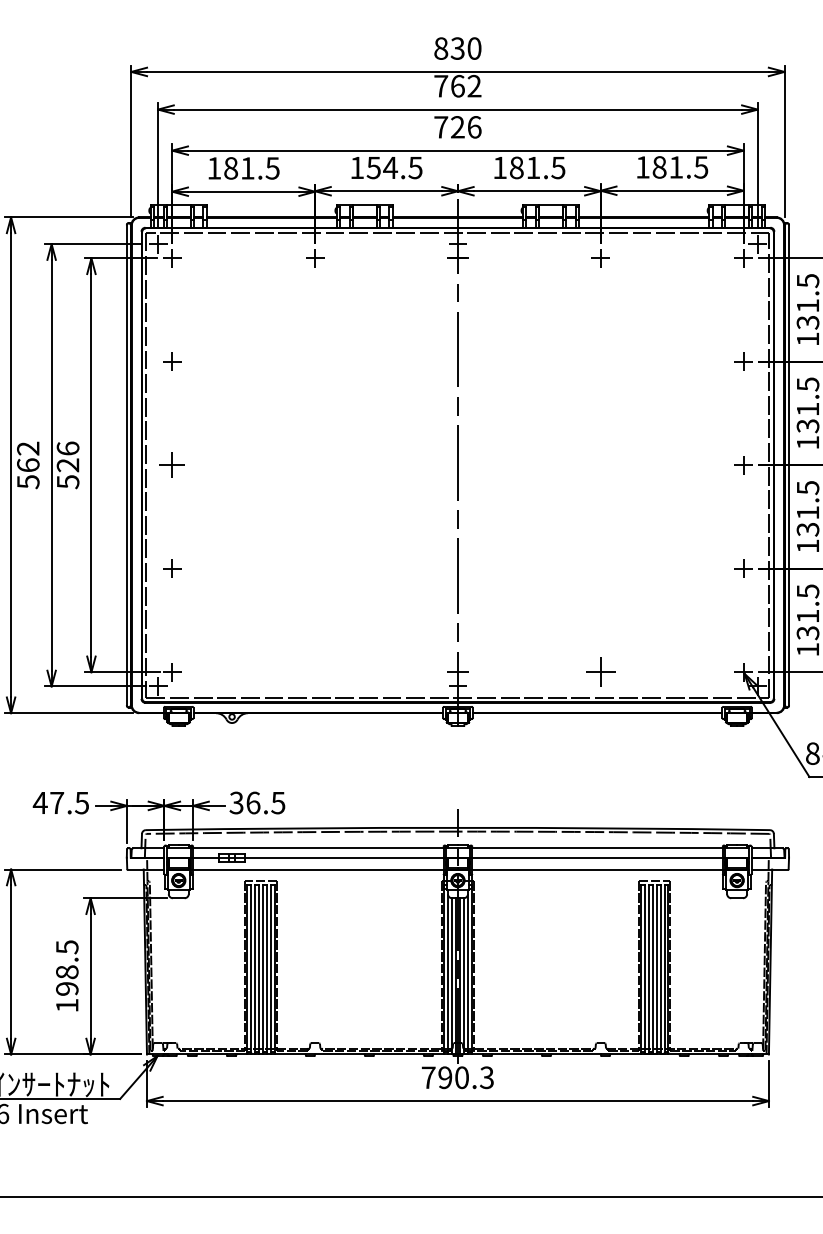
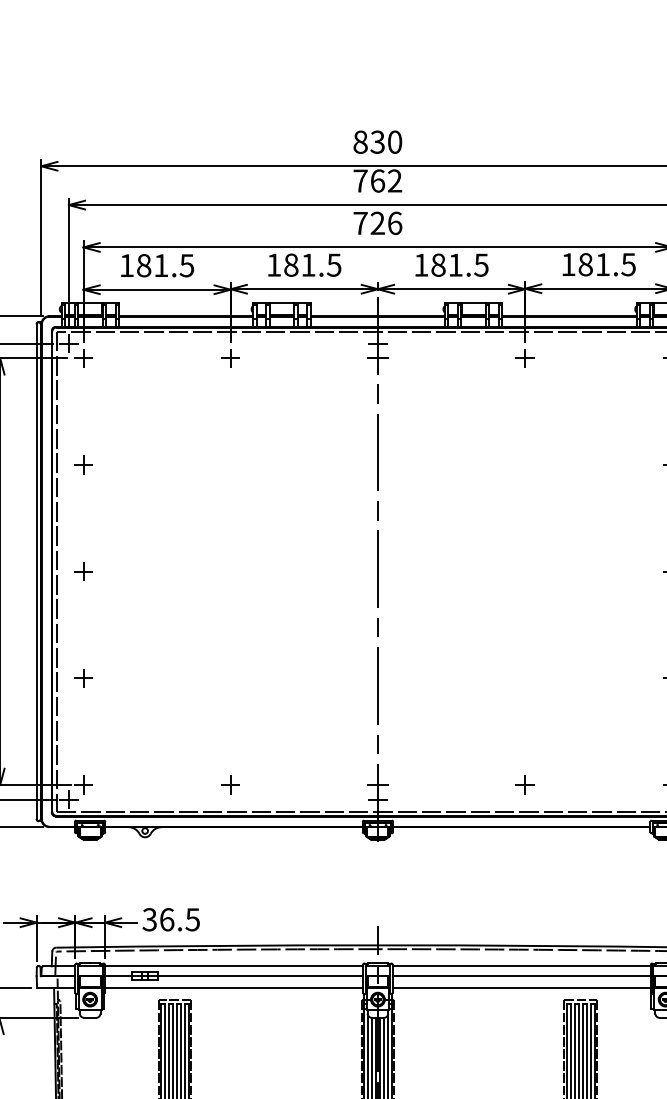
text: (382, 167) -> (300, 264), 154.5 -> 181.5
part: (172, 465) -> (83, 571), size x0.71
part: (315, 672) -> (231, 785), added
part: (600, 672) -> (524, 785), size x0.62

